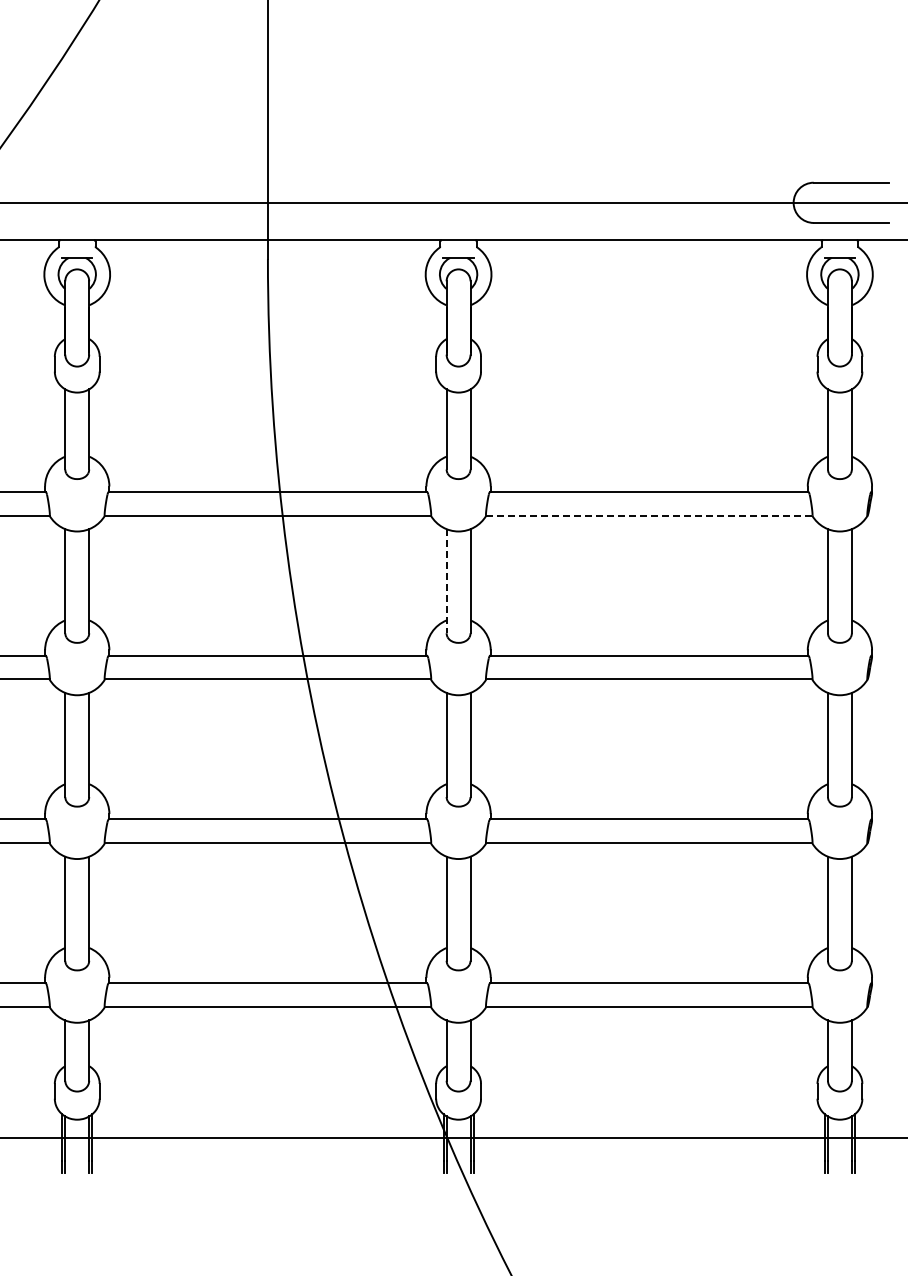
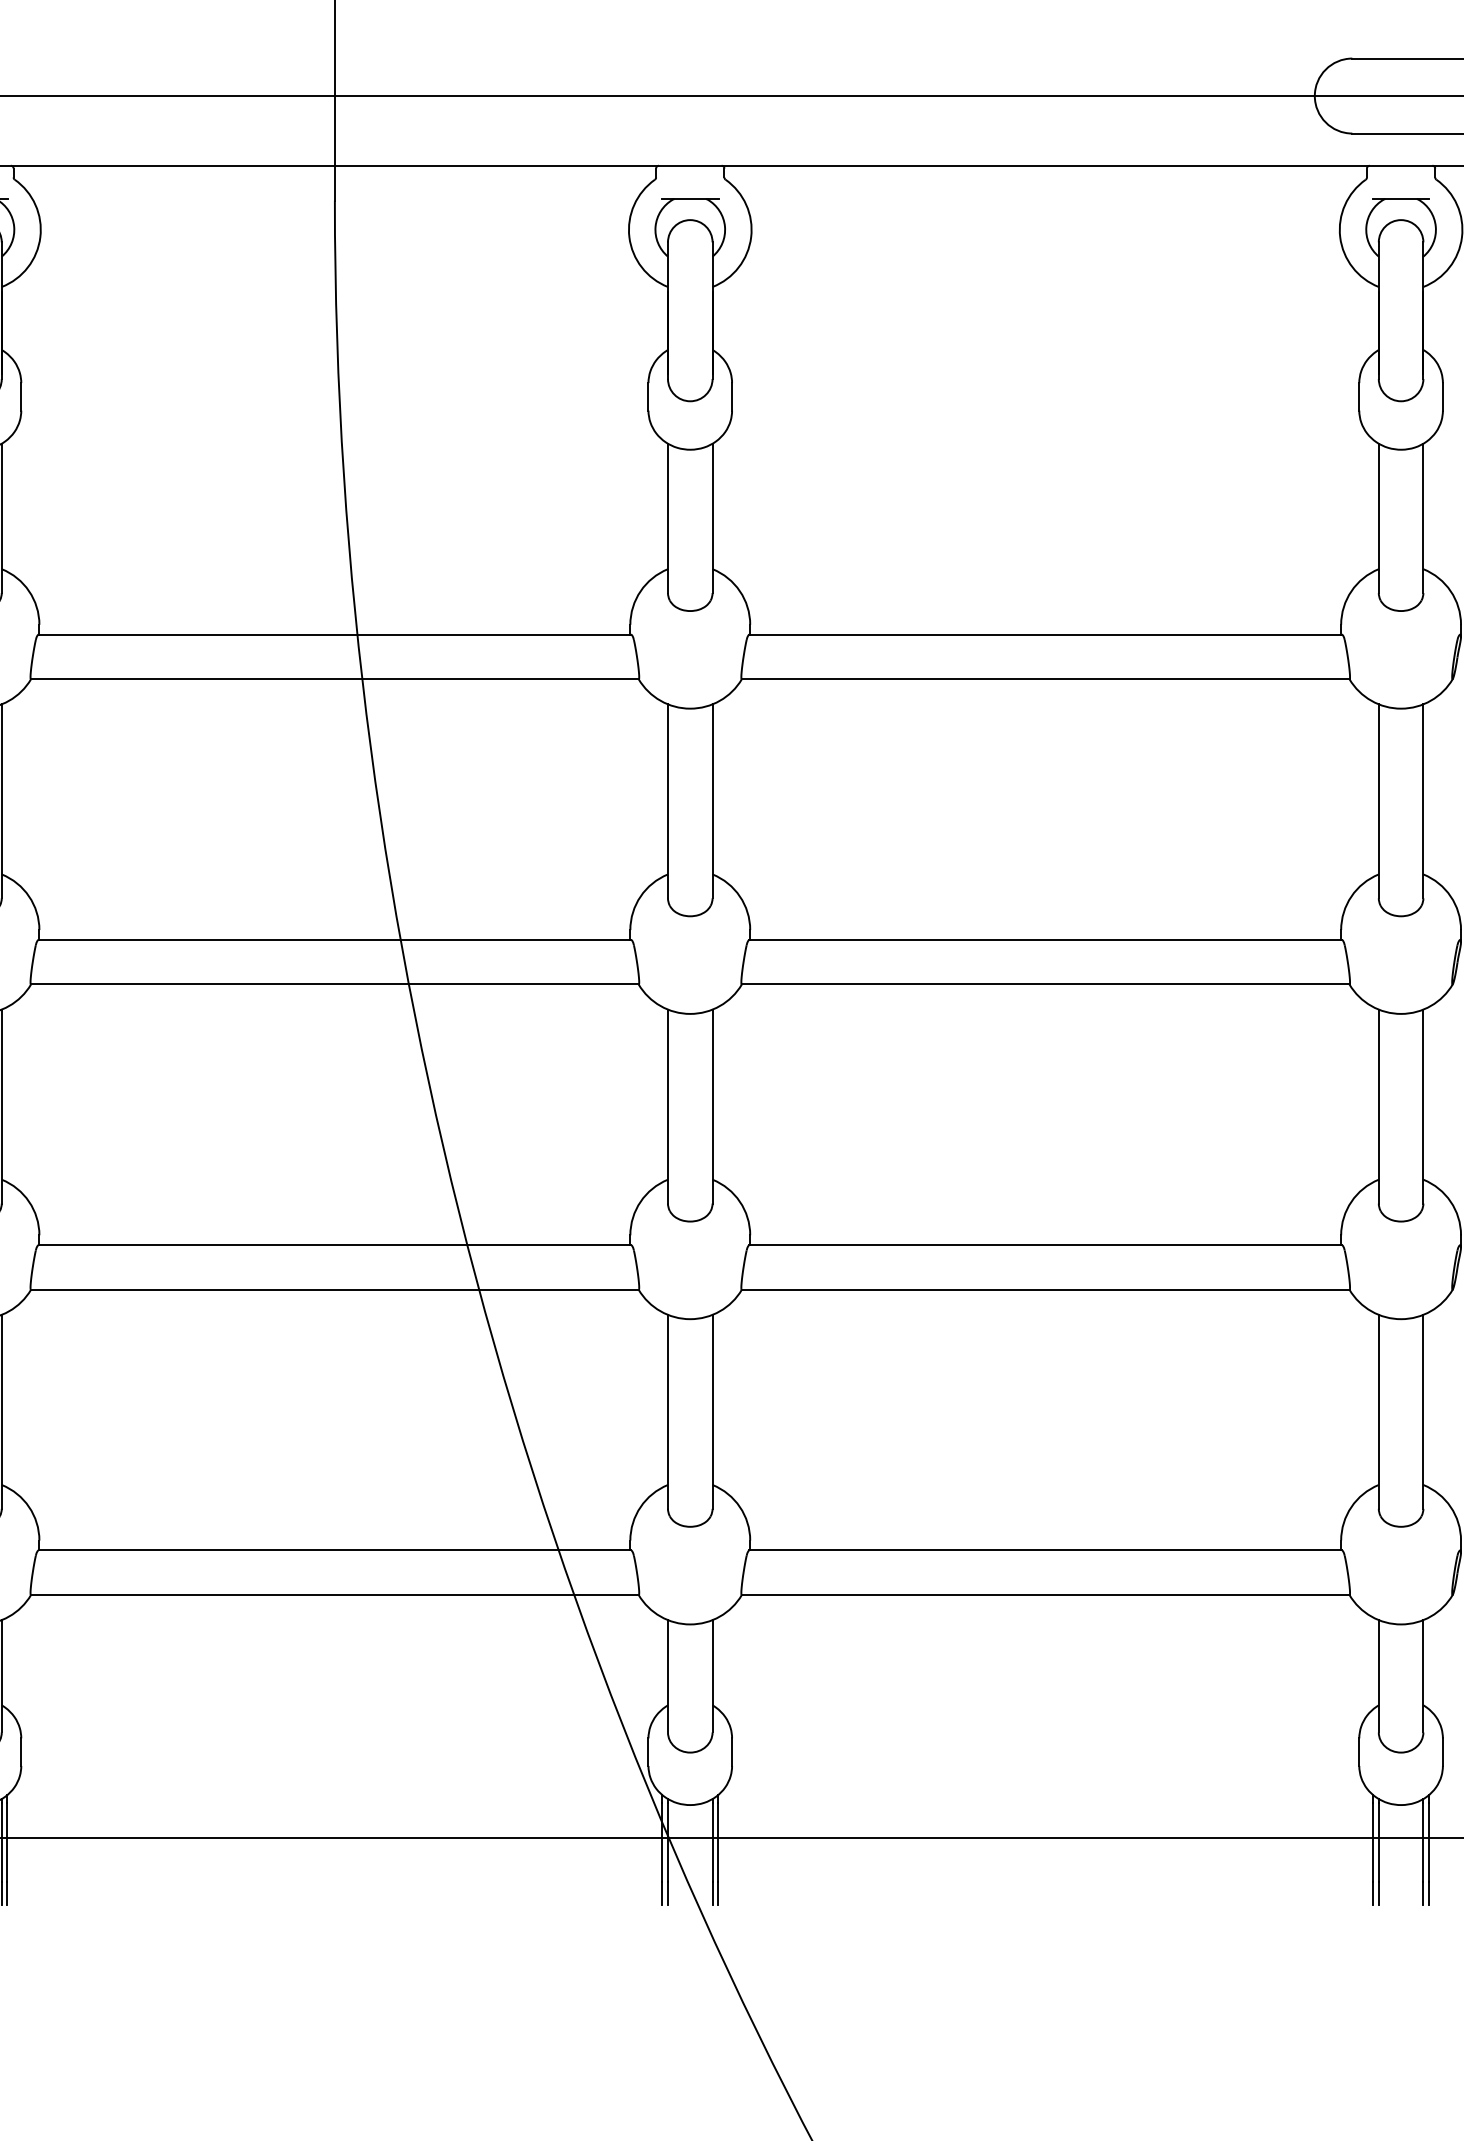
line: (648, 515) -> (1044, 678), dashed -> solid
line: (446, 581) -> (667, 801), dashed -> solid

